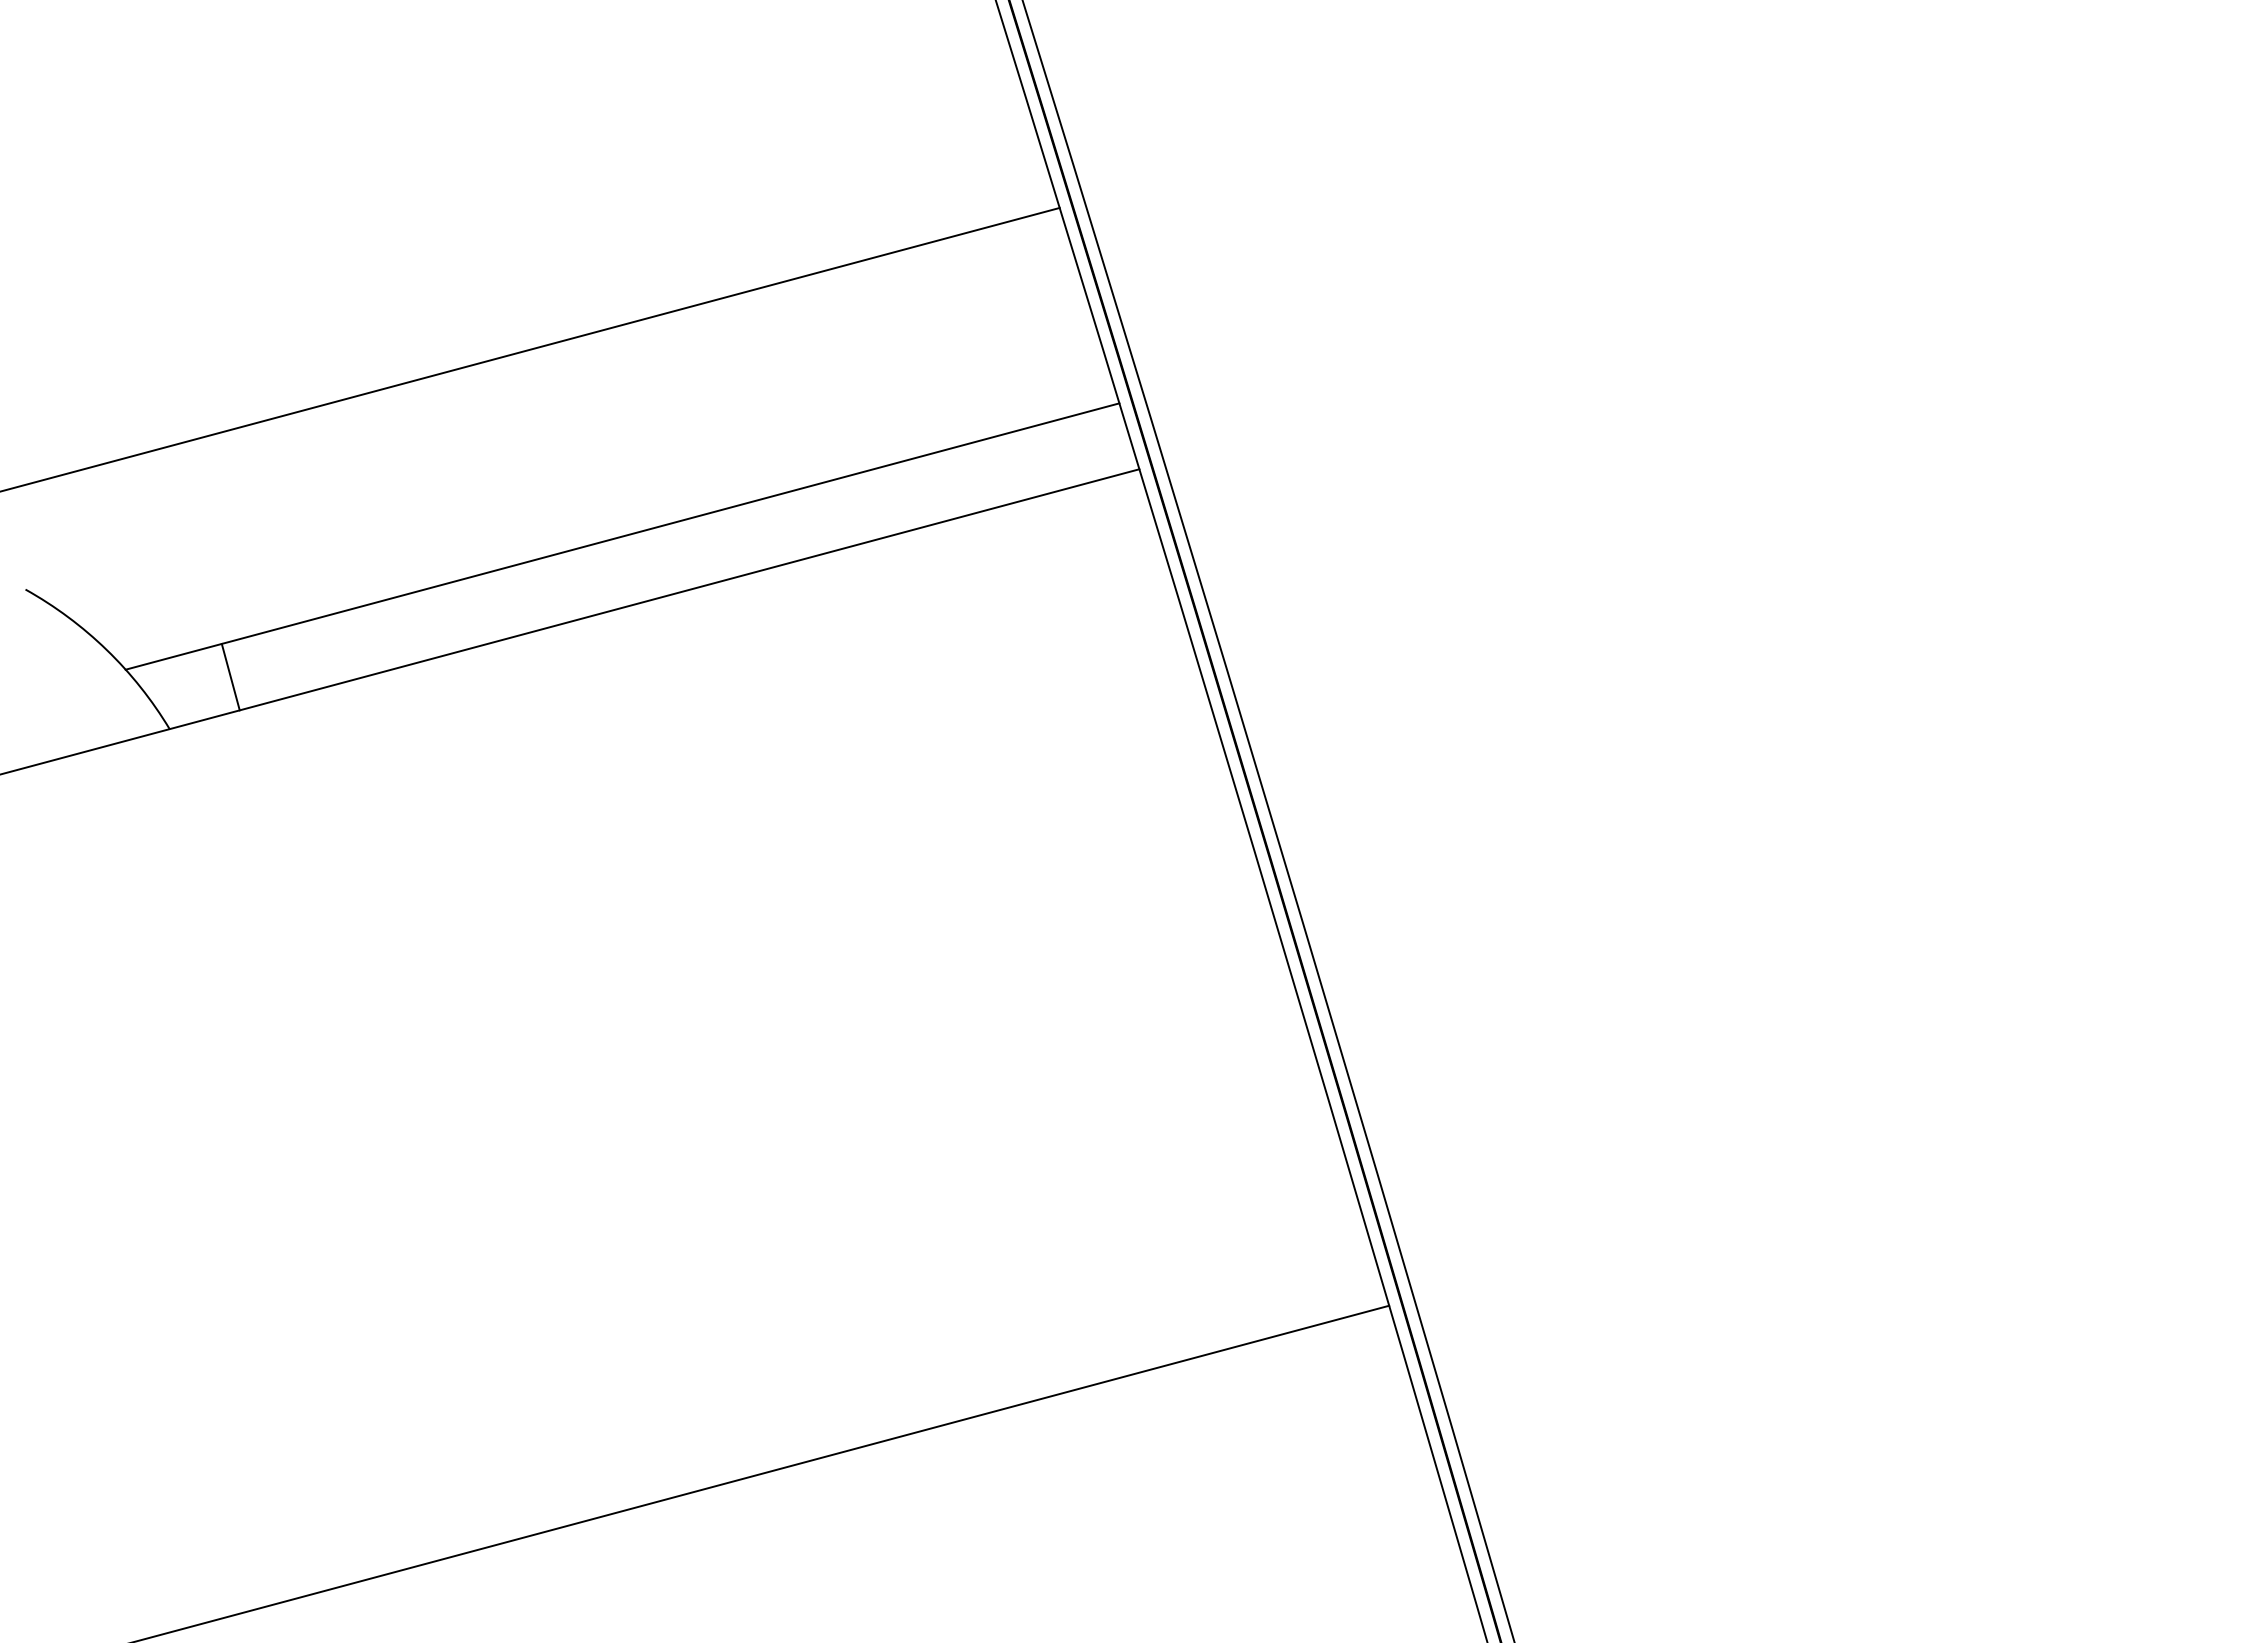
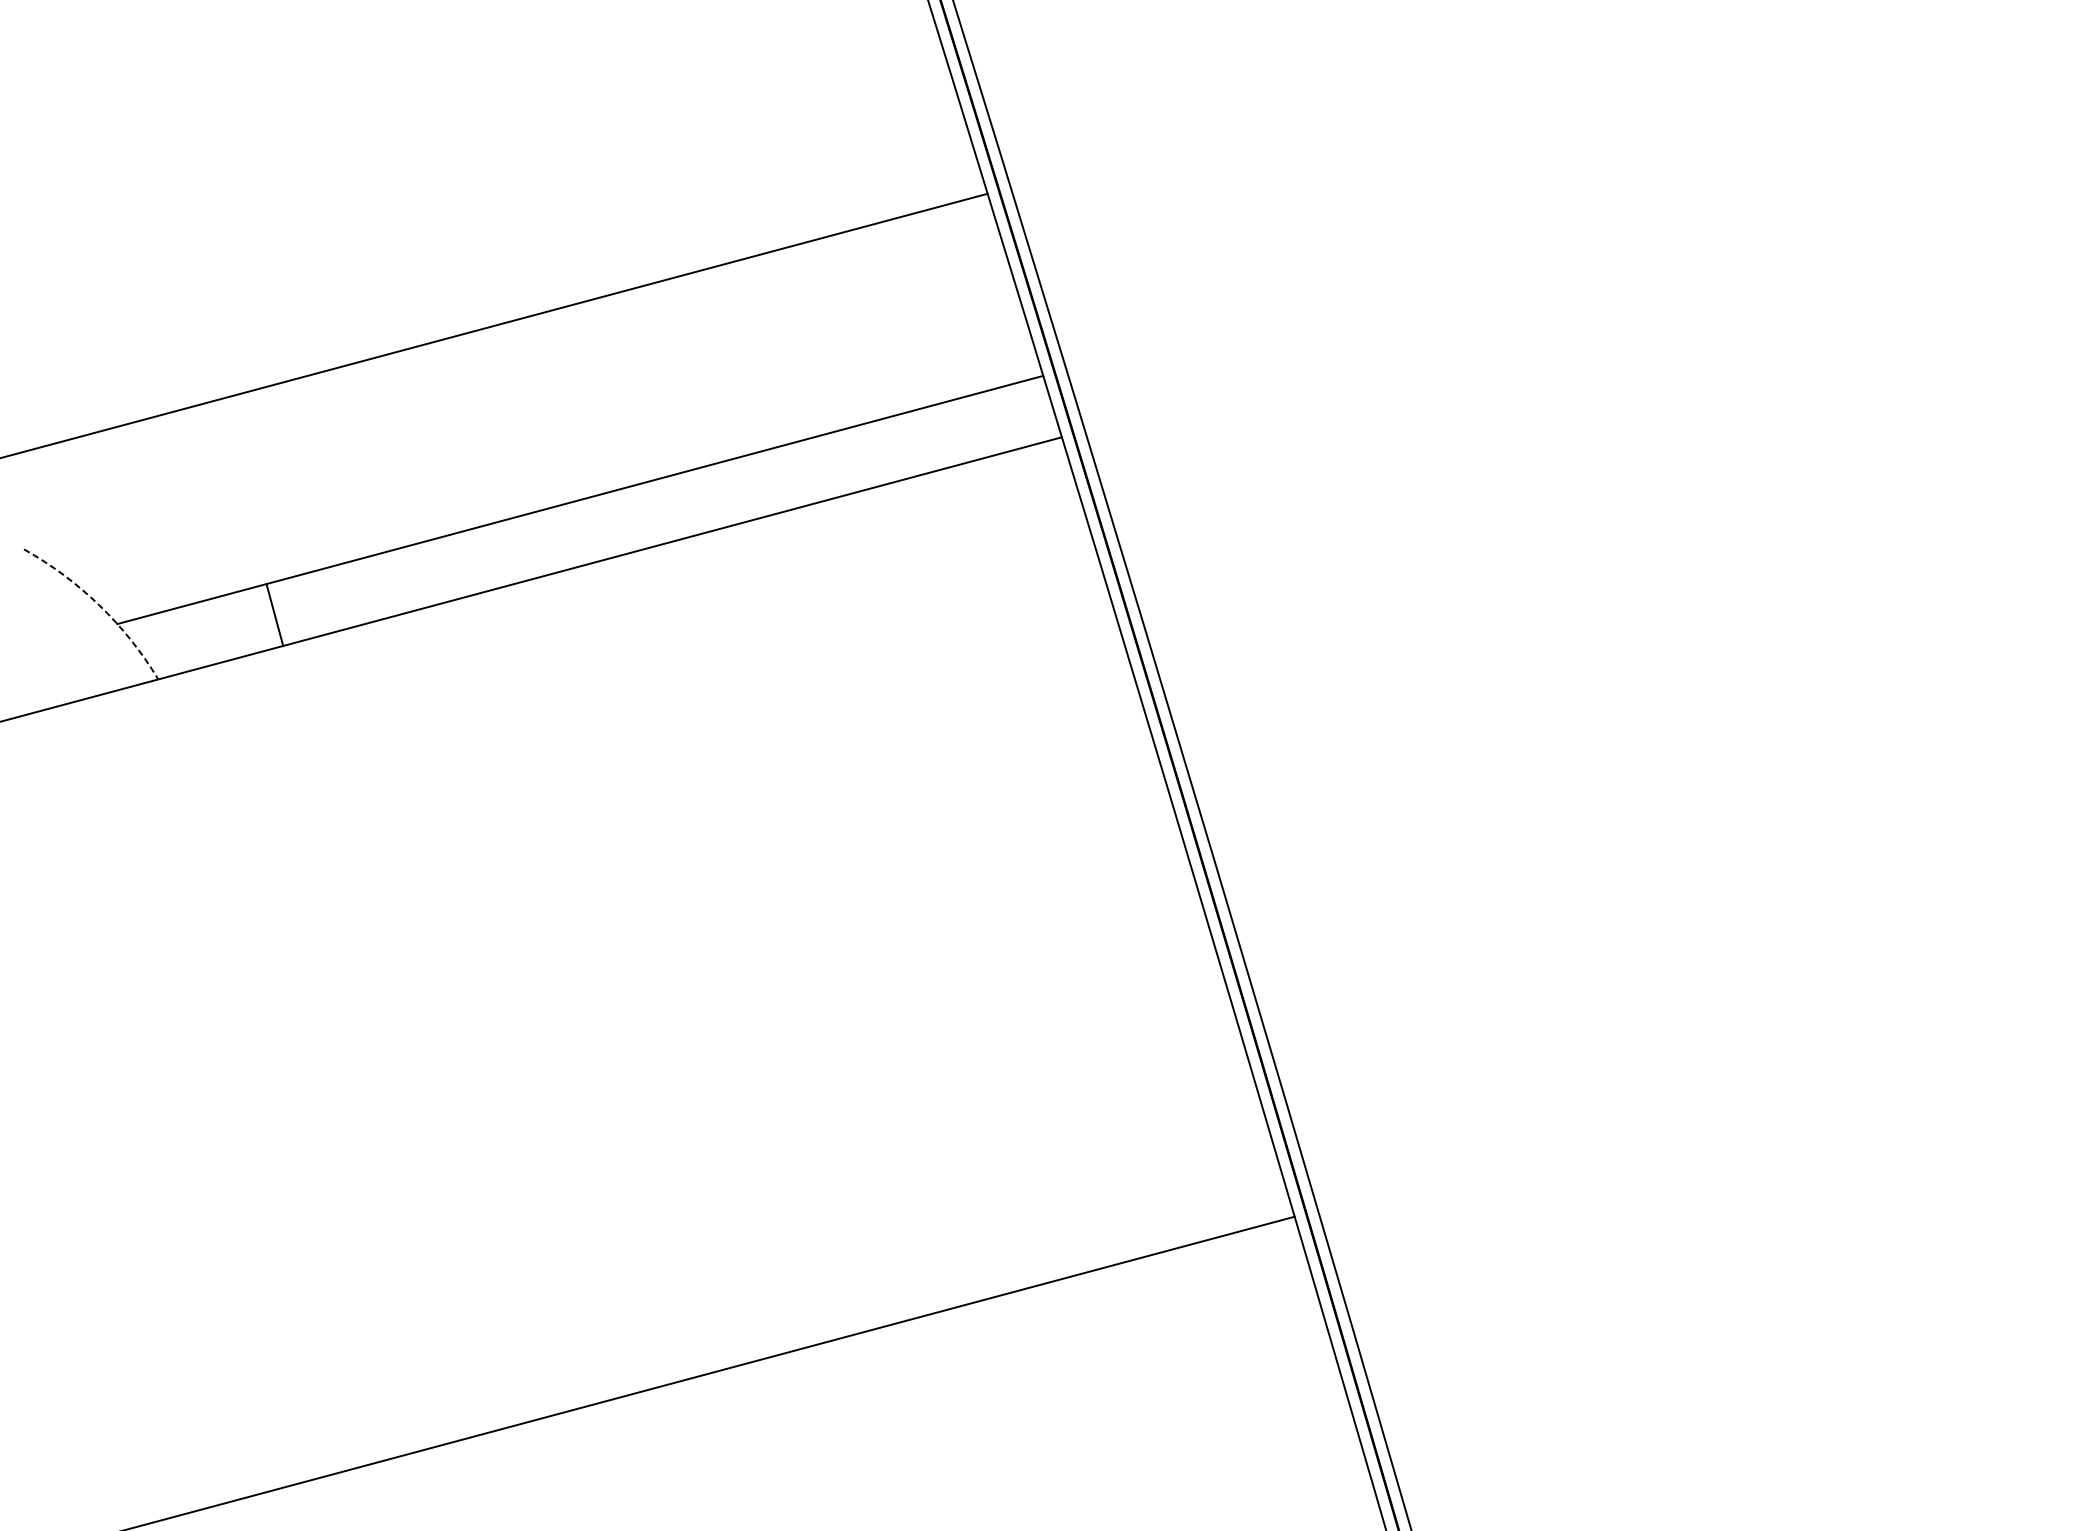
arc: (106, 649) -> (99, 605), solid -> dashed
line: (230, 677) -> (274, 615), moved

